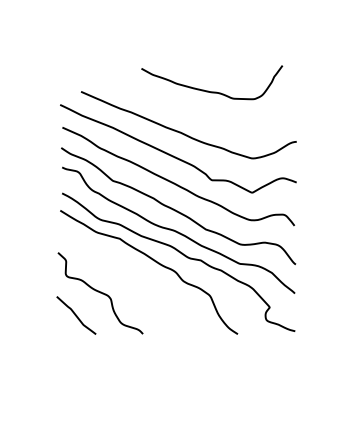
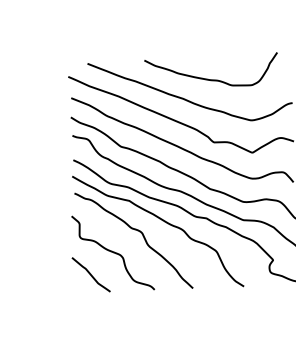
curve: (208, 90) -> (208, 78), moved
curve: (132, 277) -> (142, 236), added

